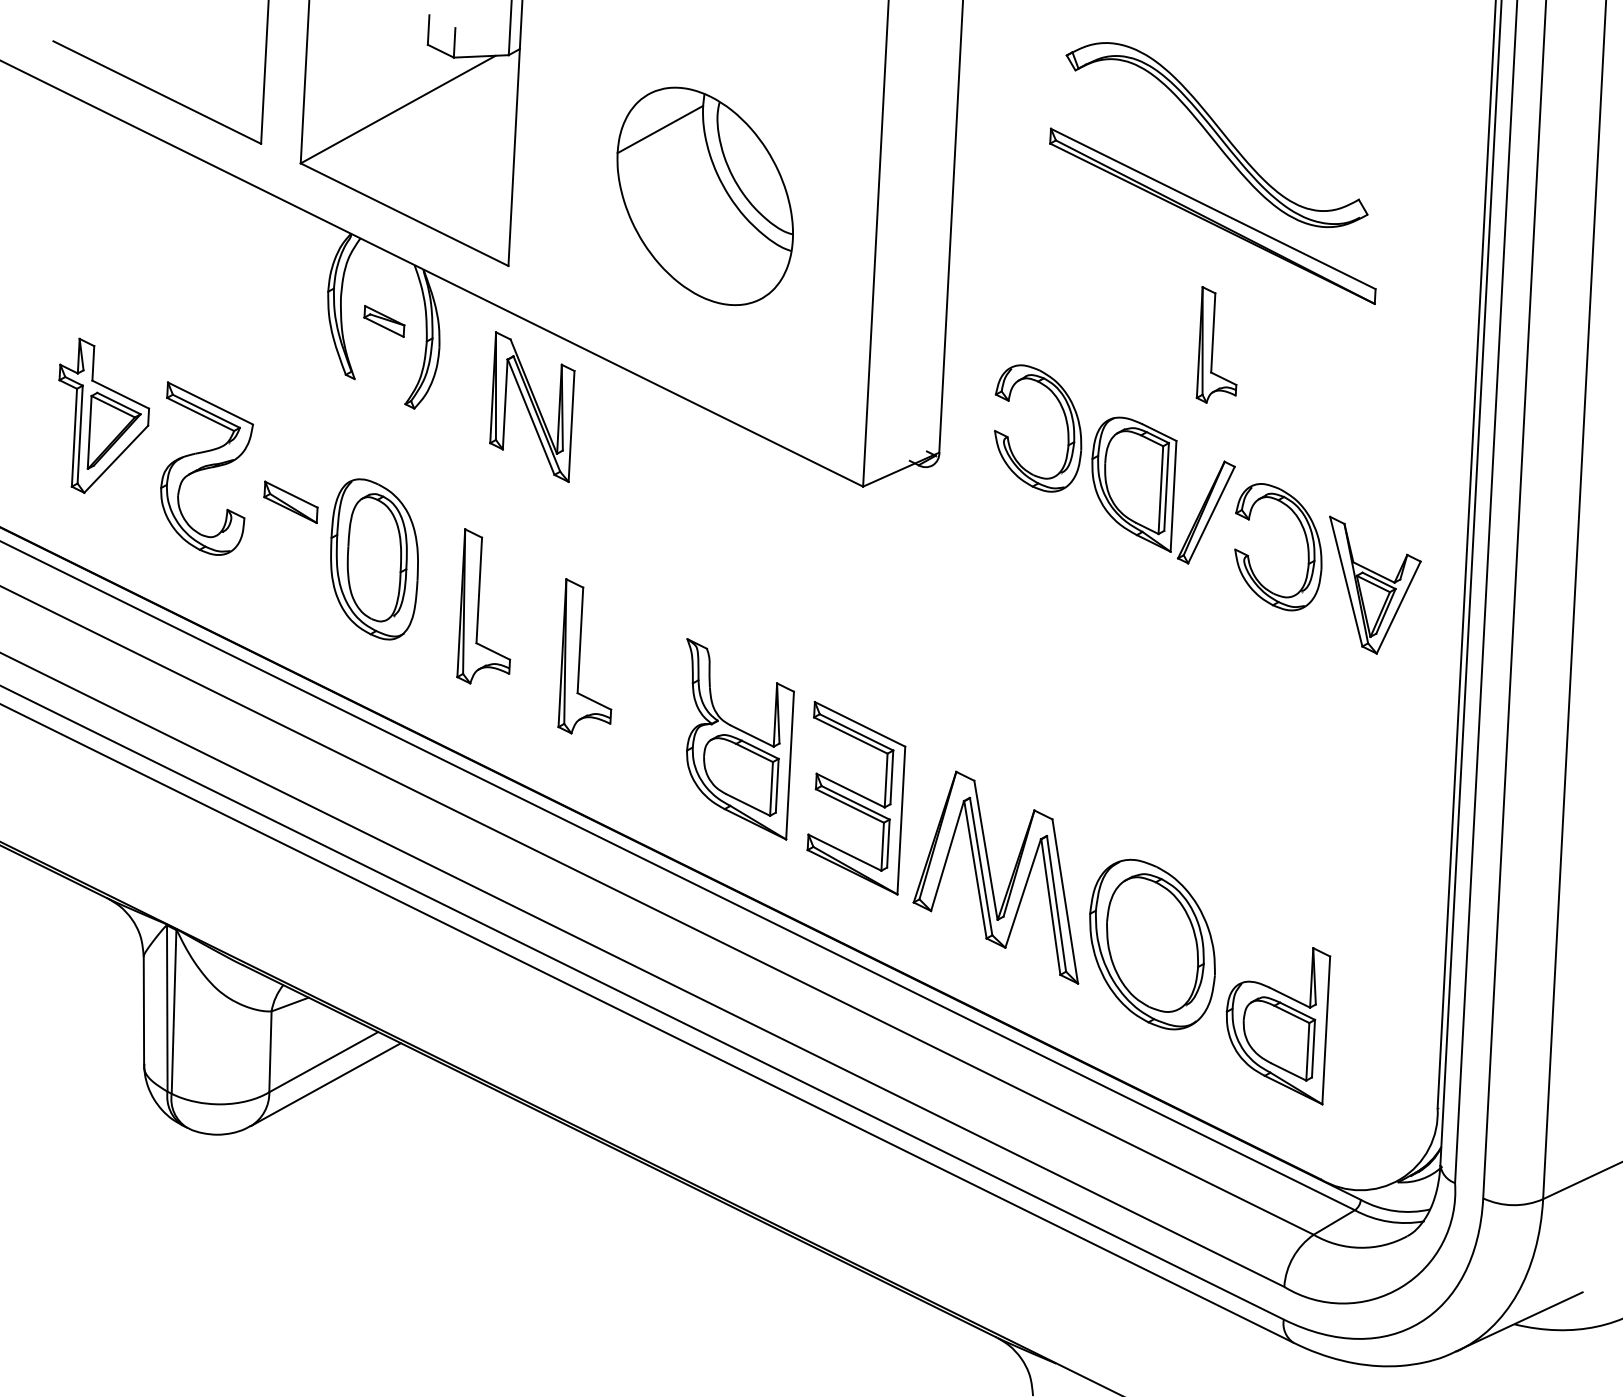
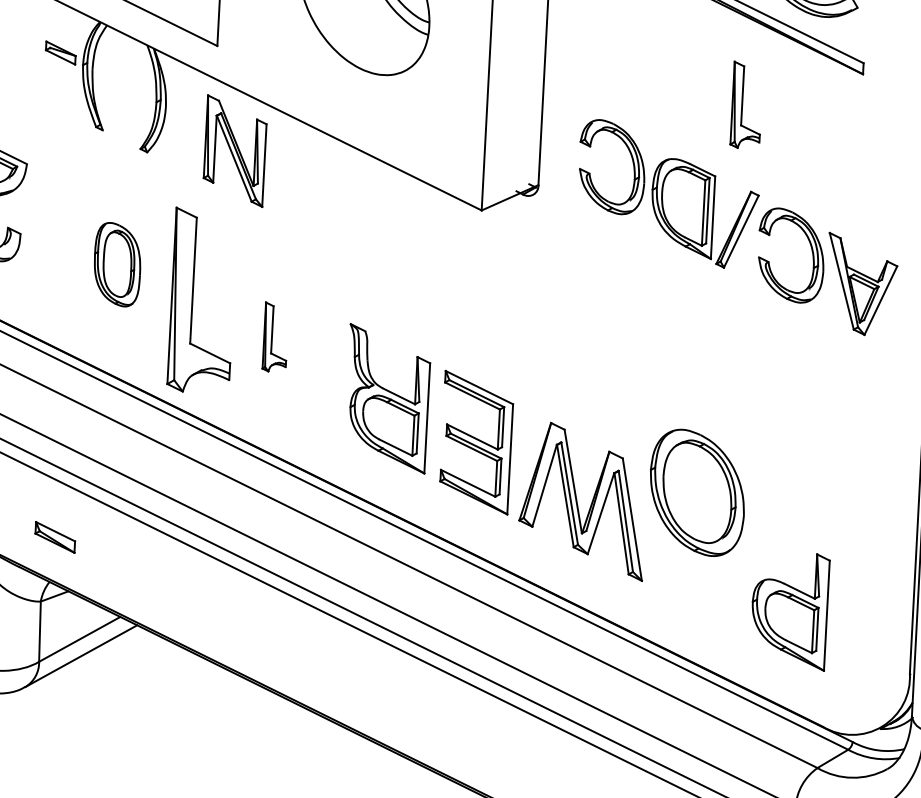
part: (384, 321) -> (60, 53), moved
part: (290, 501) -> (54, 536), moved
part: (374, 559) -> (117, 264), size x0.7
part: (483, 606) -> (198, 299), size x1.6
part: (584, 656) -> (274, 337), size x0.6
part: (1152, 944) -> (697, 492), moved

